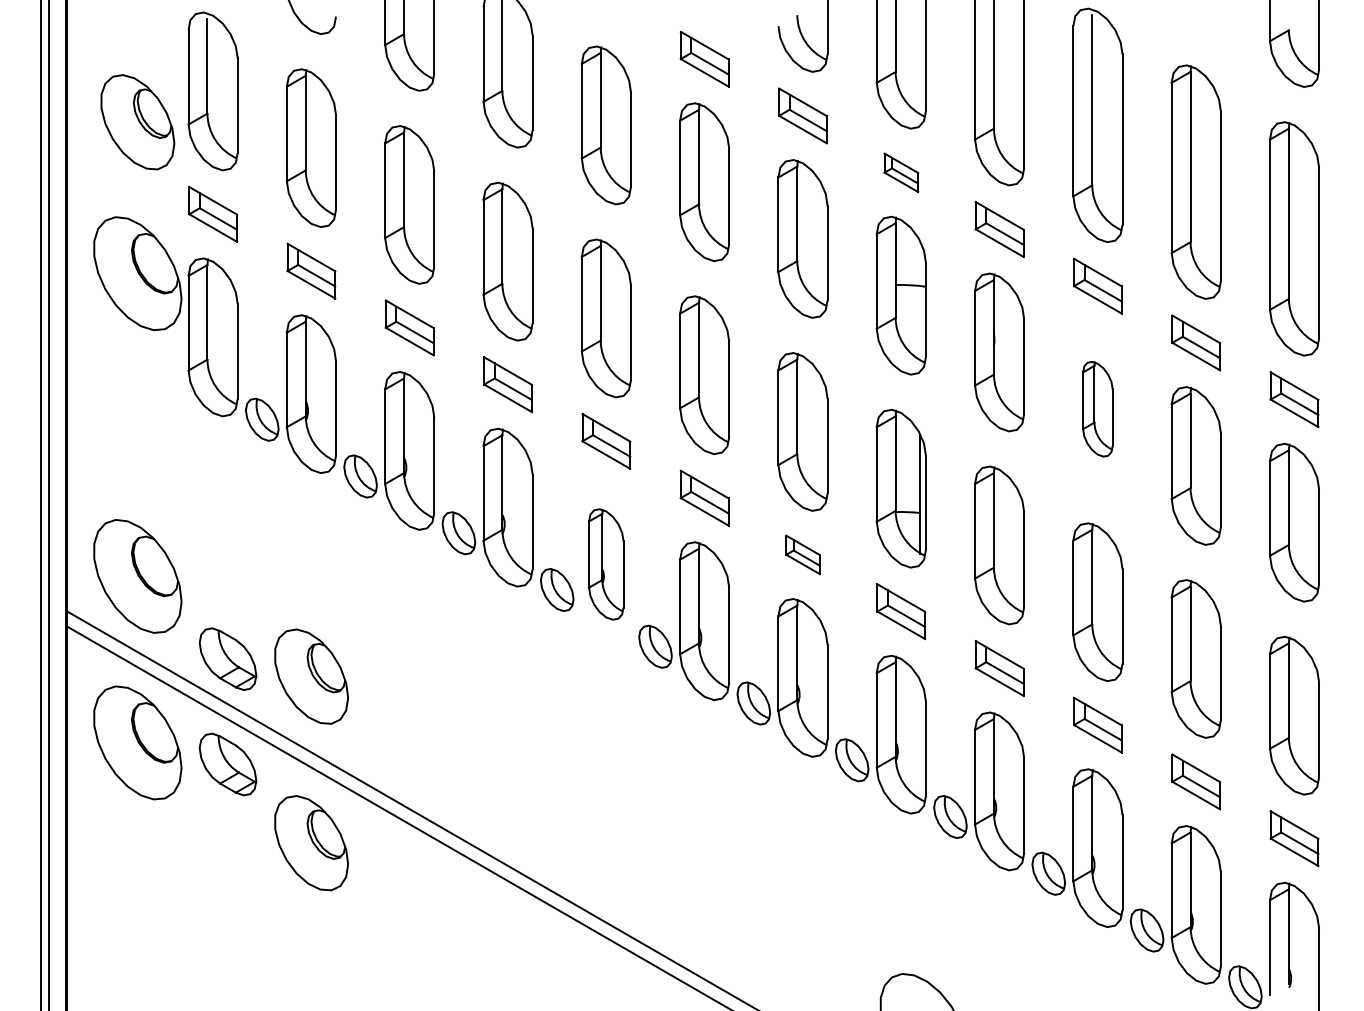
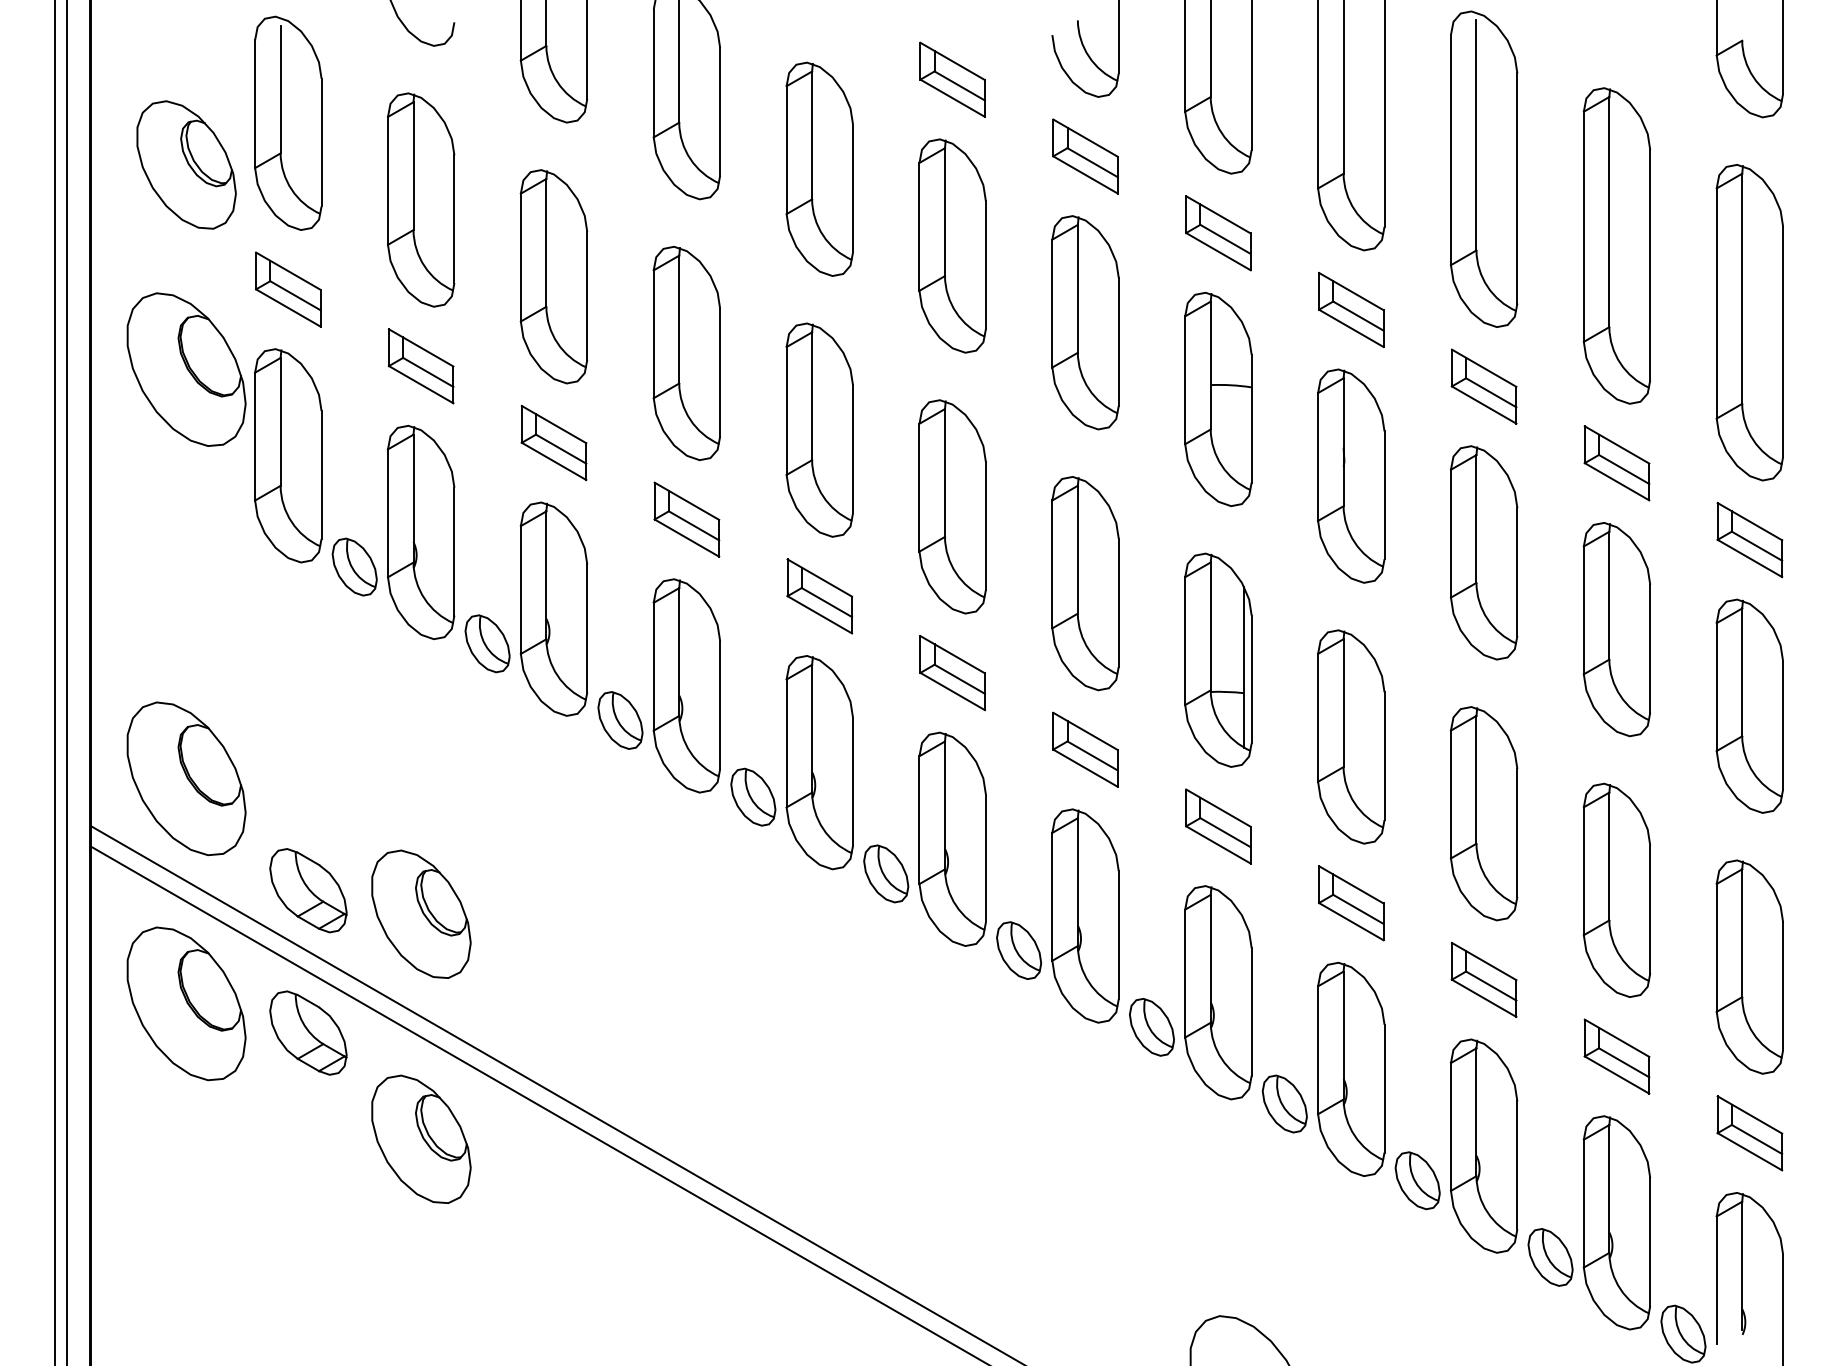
part: (901, 172) -> (1218, 233), size x1.43
part: (1097, 408) -> (1483, 552), size x1.67
part: (802, 554) -> (1085, 749), size x1.43
part: (606, 564) -> (819, 762), size x1.43

